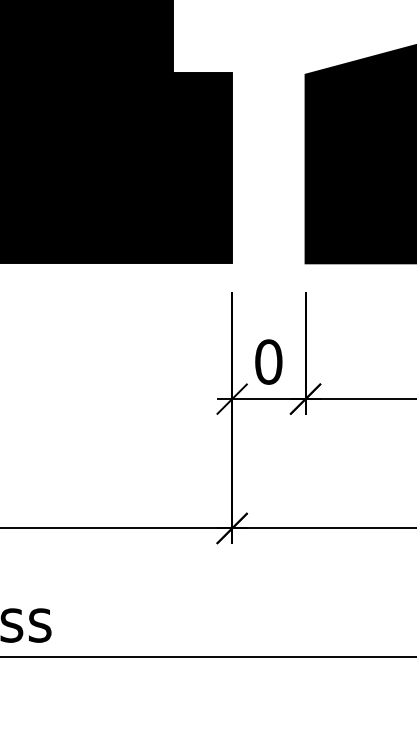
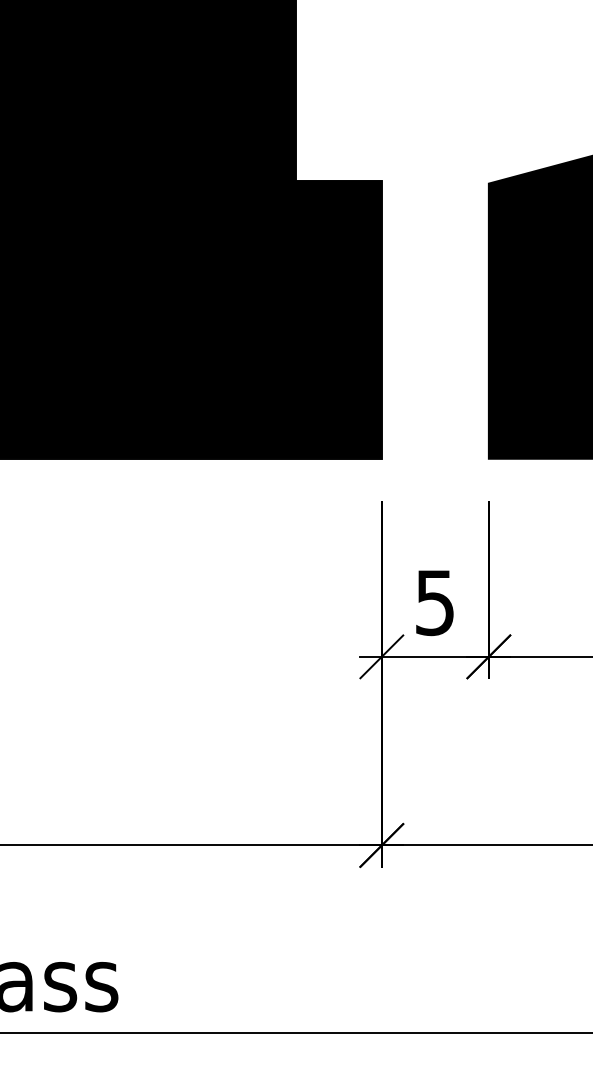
text: (268, 361) -> (434, 601), 0 -> 5

